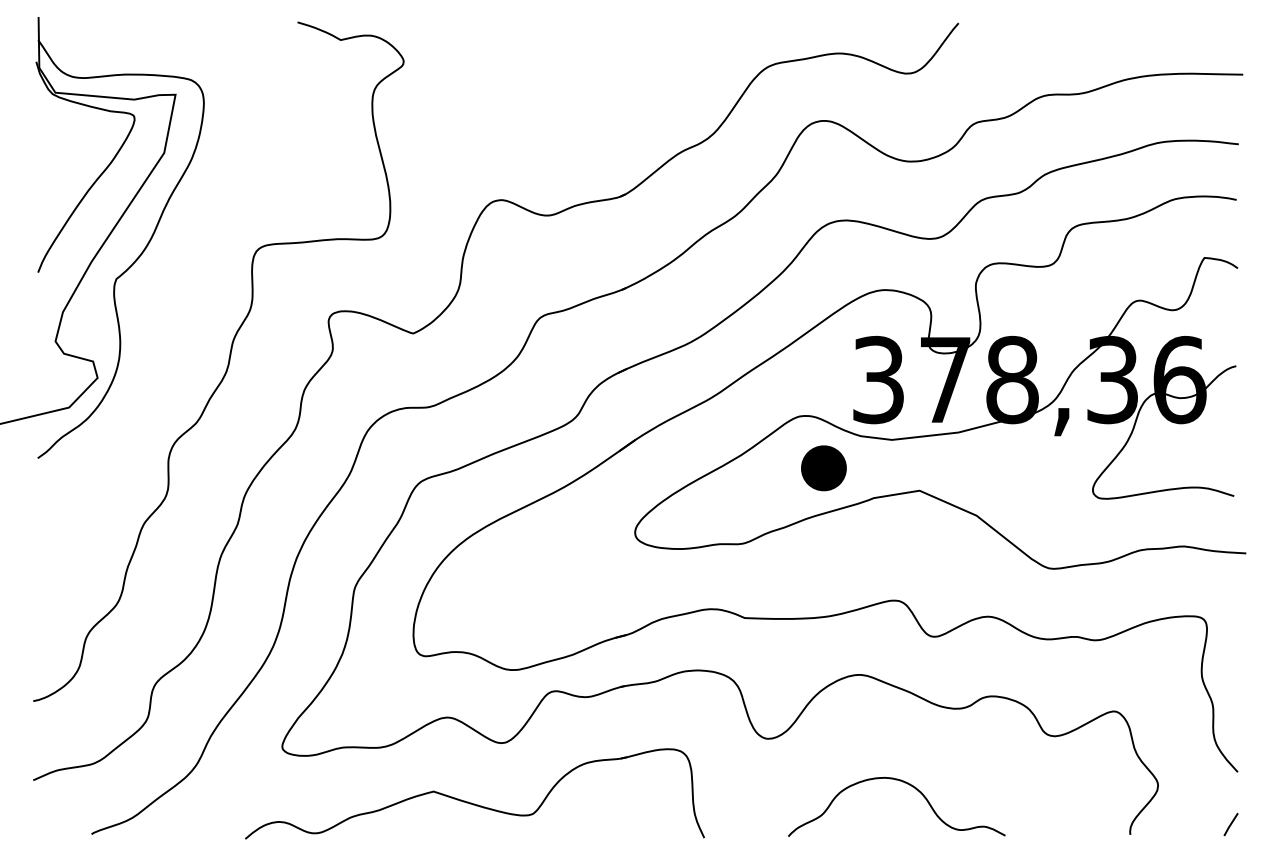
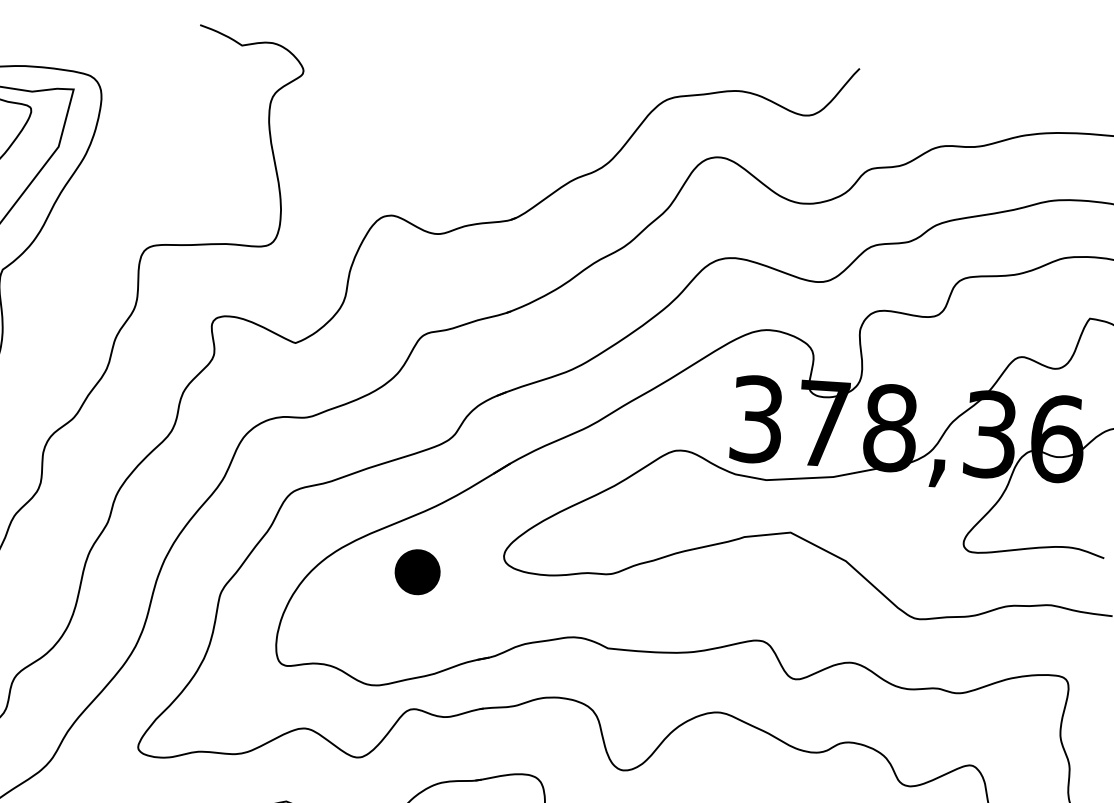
part: (823, 468) -> (417, 572), moved

